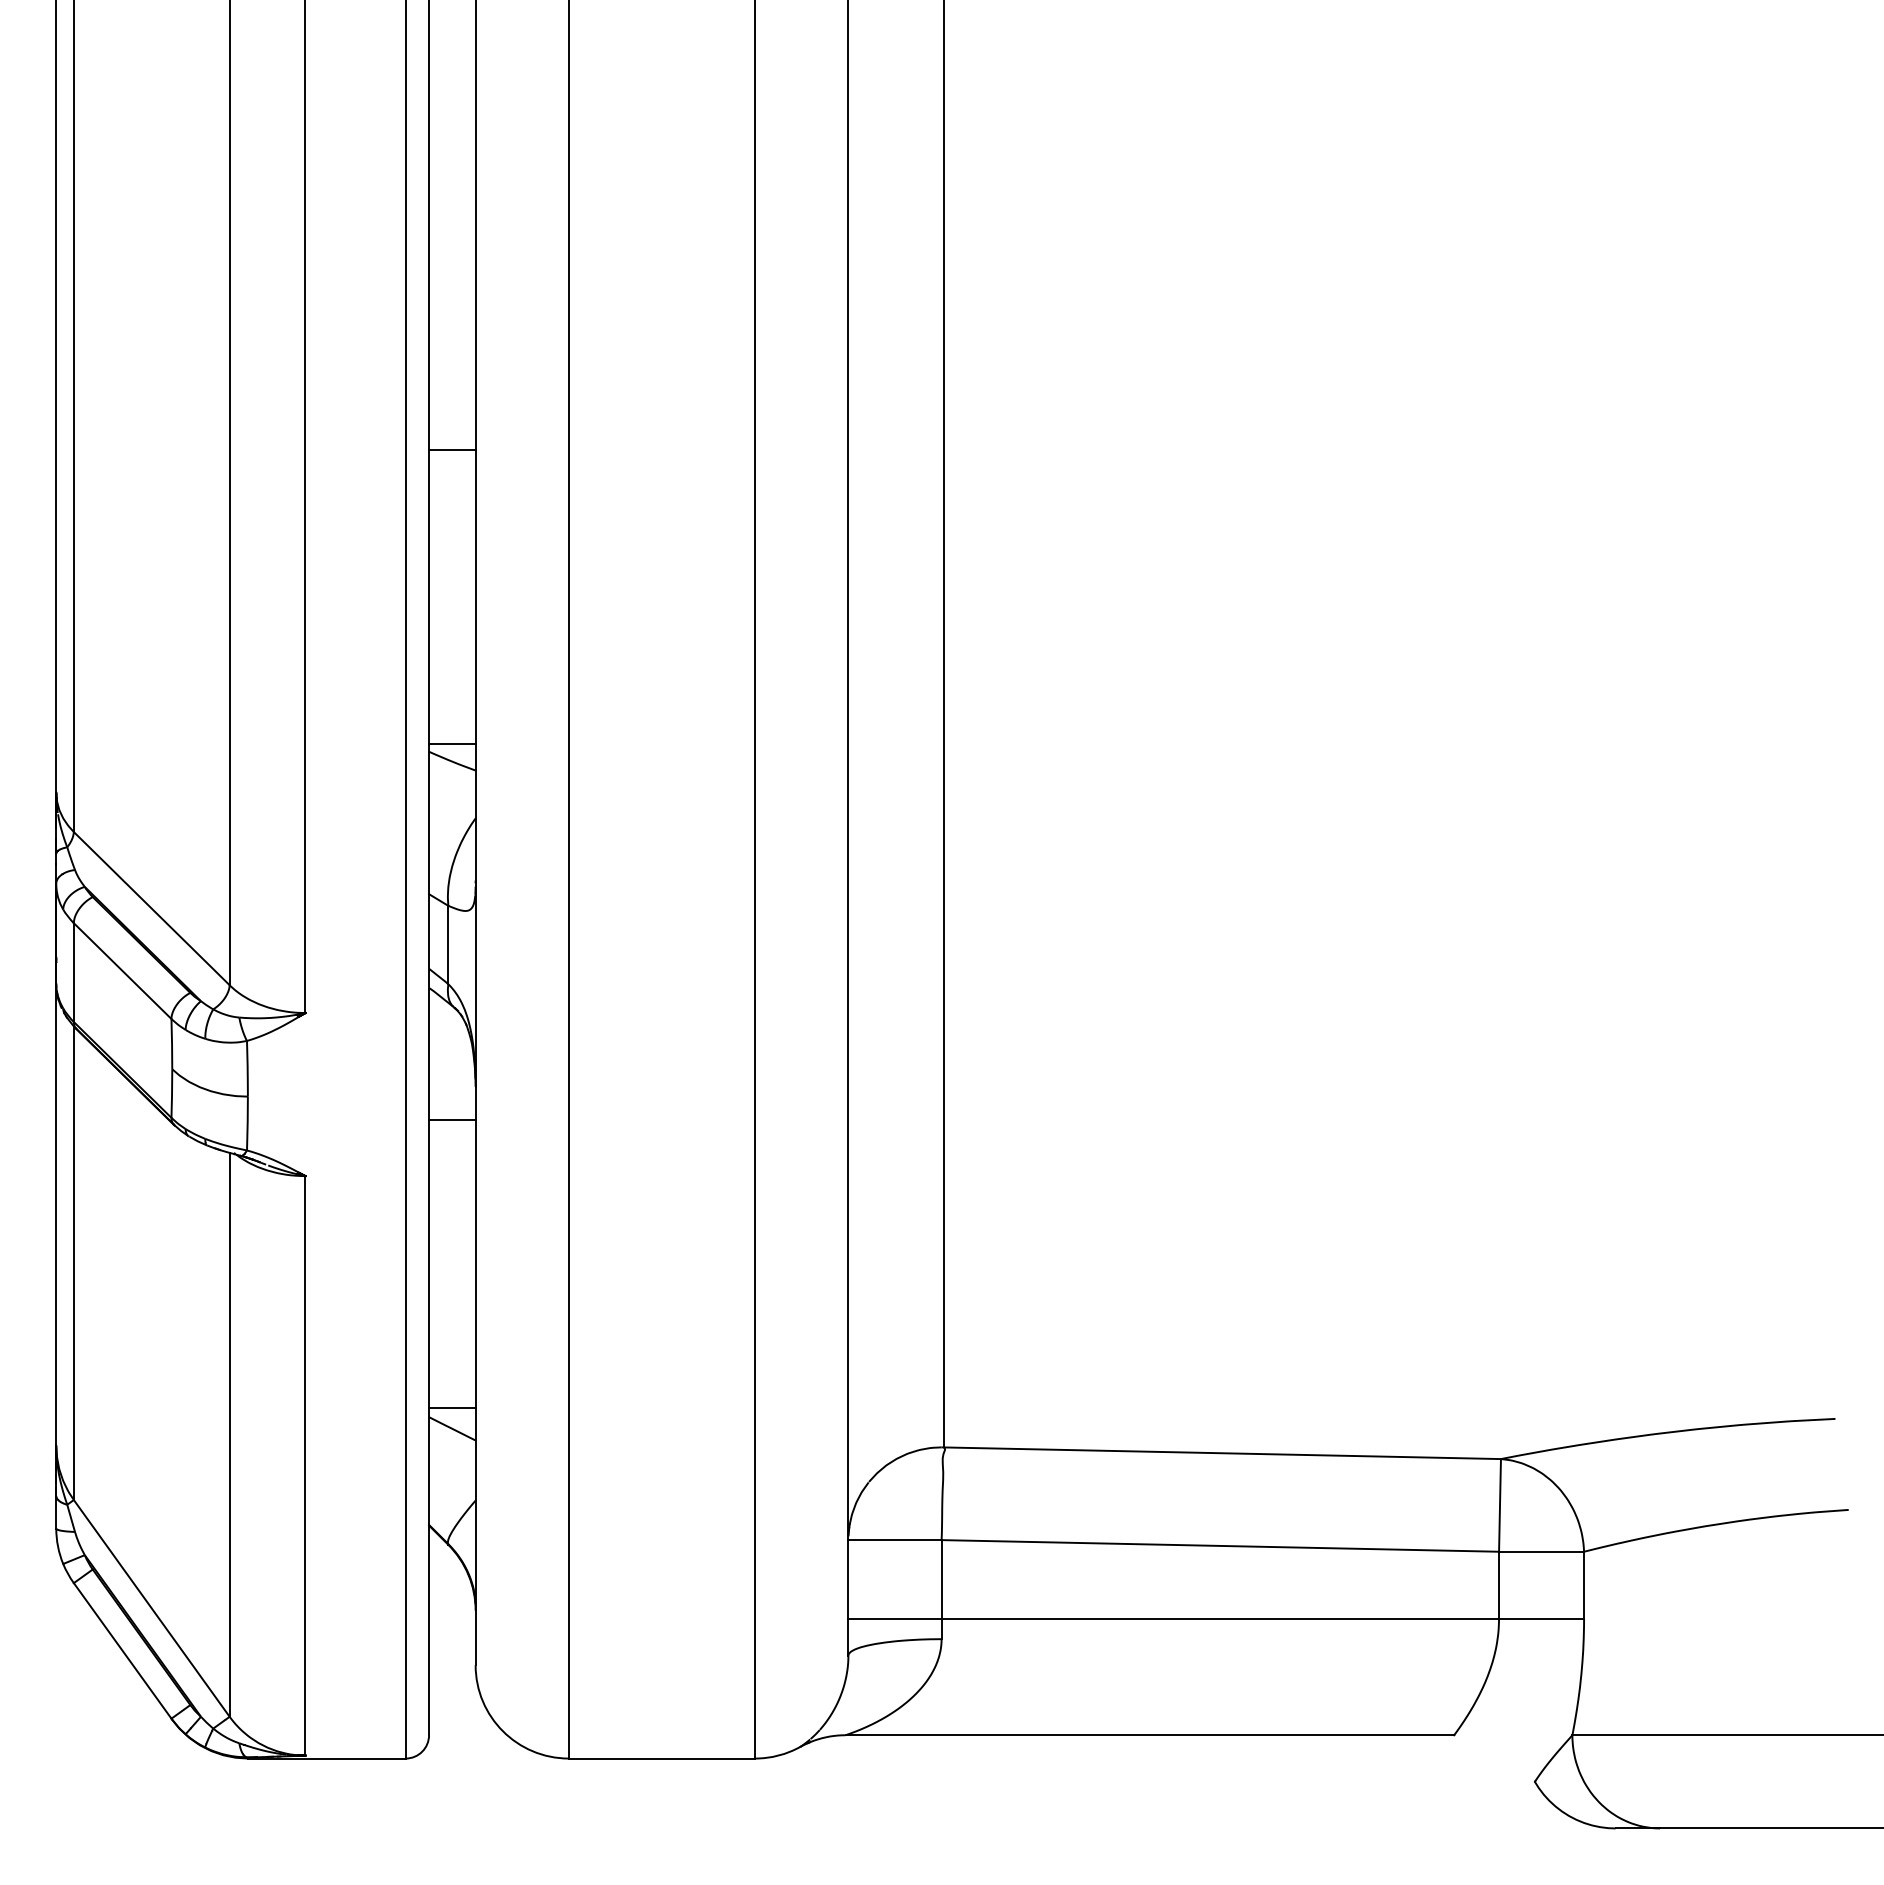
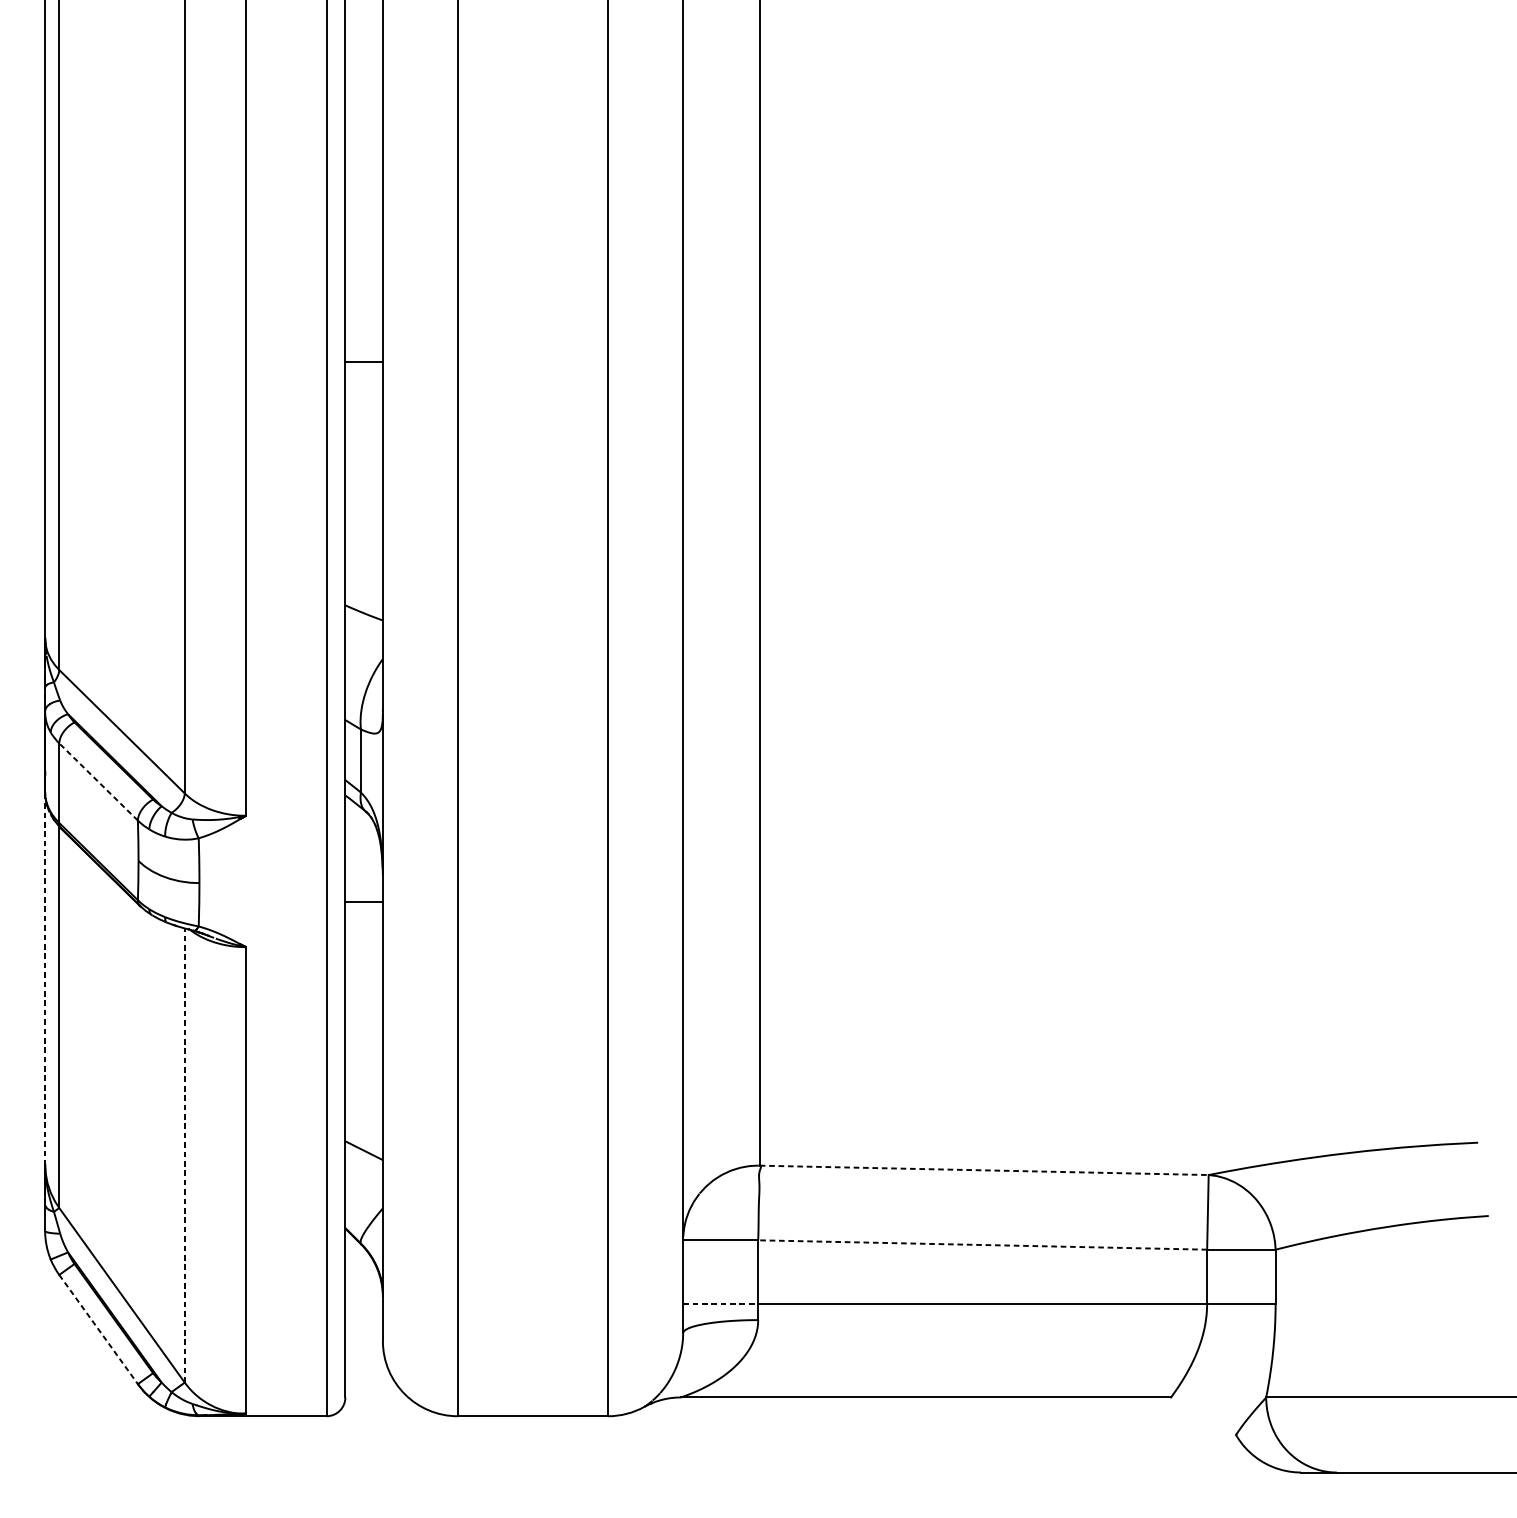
line: (452, 743) -> (364, 598), removed
line: (122, 970) -> (98, 781), solid -> dashed
line: (56, 1215) -> (45, 978), solid -> dashed
line: (452, 1408) -> (364, 1134), removed
line: (229, 1434) -> (184, 1155), solid -> dashed
line: (1222, 1453) -> (984, 1170), solid -> dashed
line: (1220, 1545) -> (982, 1244), solid -> dashed
line: (895, 1618) -> (721, 1303), solid -> dashed
line: (122, 1650) -> (98, 1329), solid -> dashed

